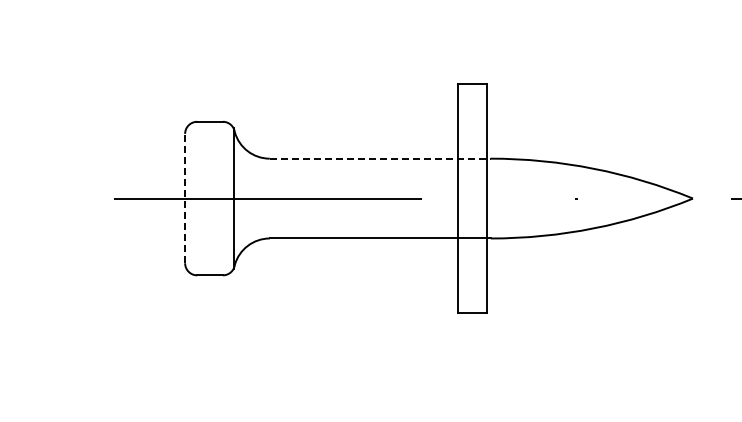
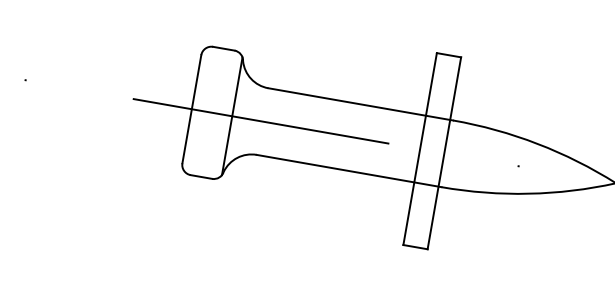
line: (380, 158) -> (360, 104), dashed -> solid
line: (185, 198) -> (192, 109), dashed -> solid

